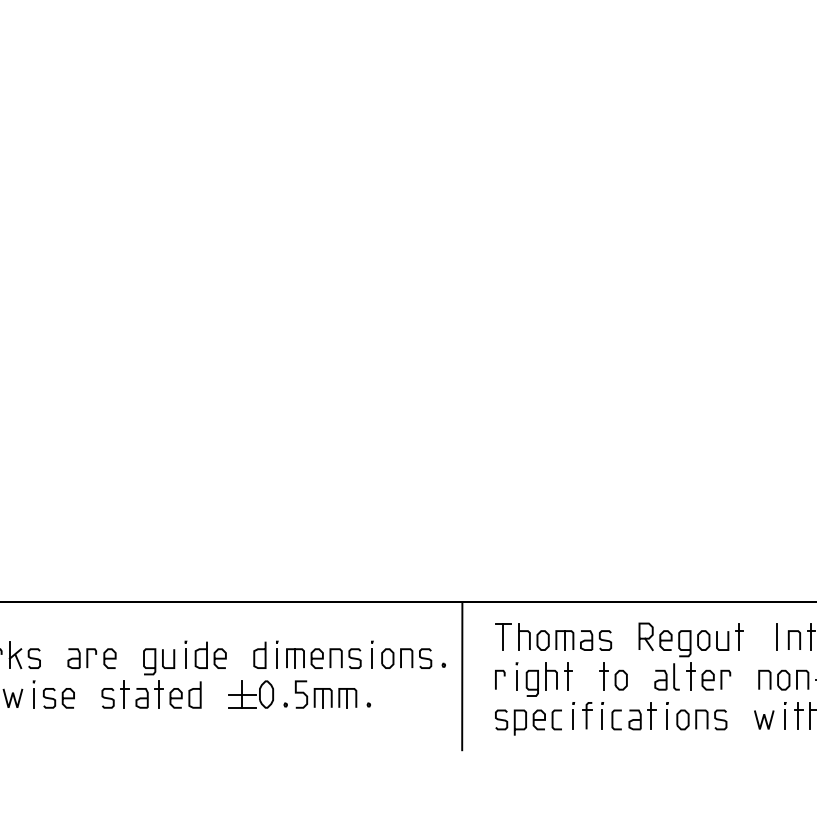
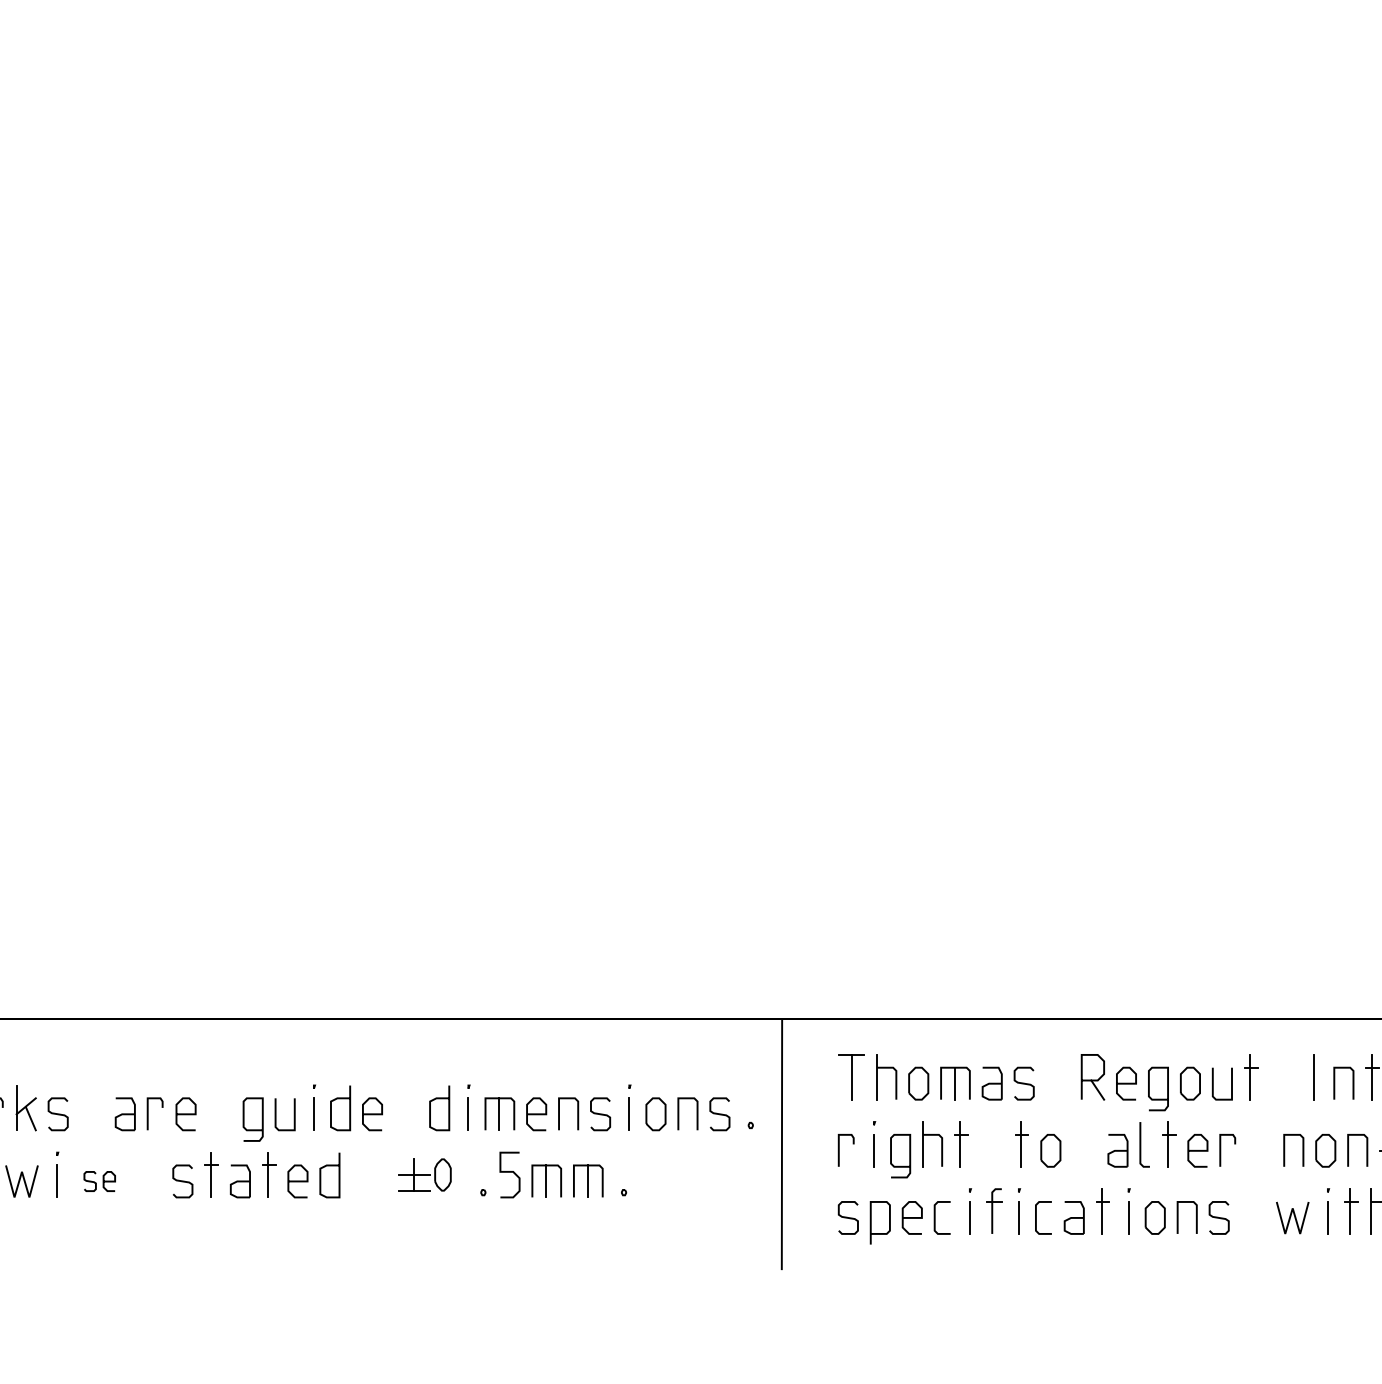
part: (250, 694) -> (423, 1174), size x0.7
part: (58, 698) -> (98, 1181), size x0.6

